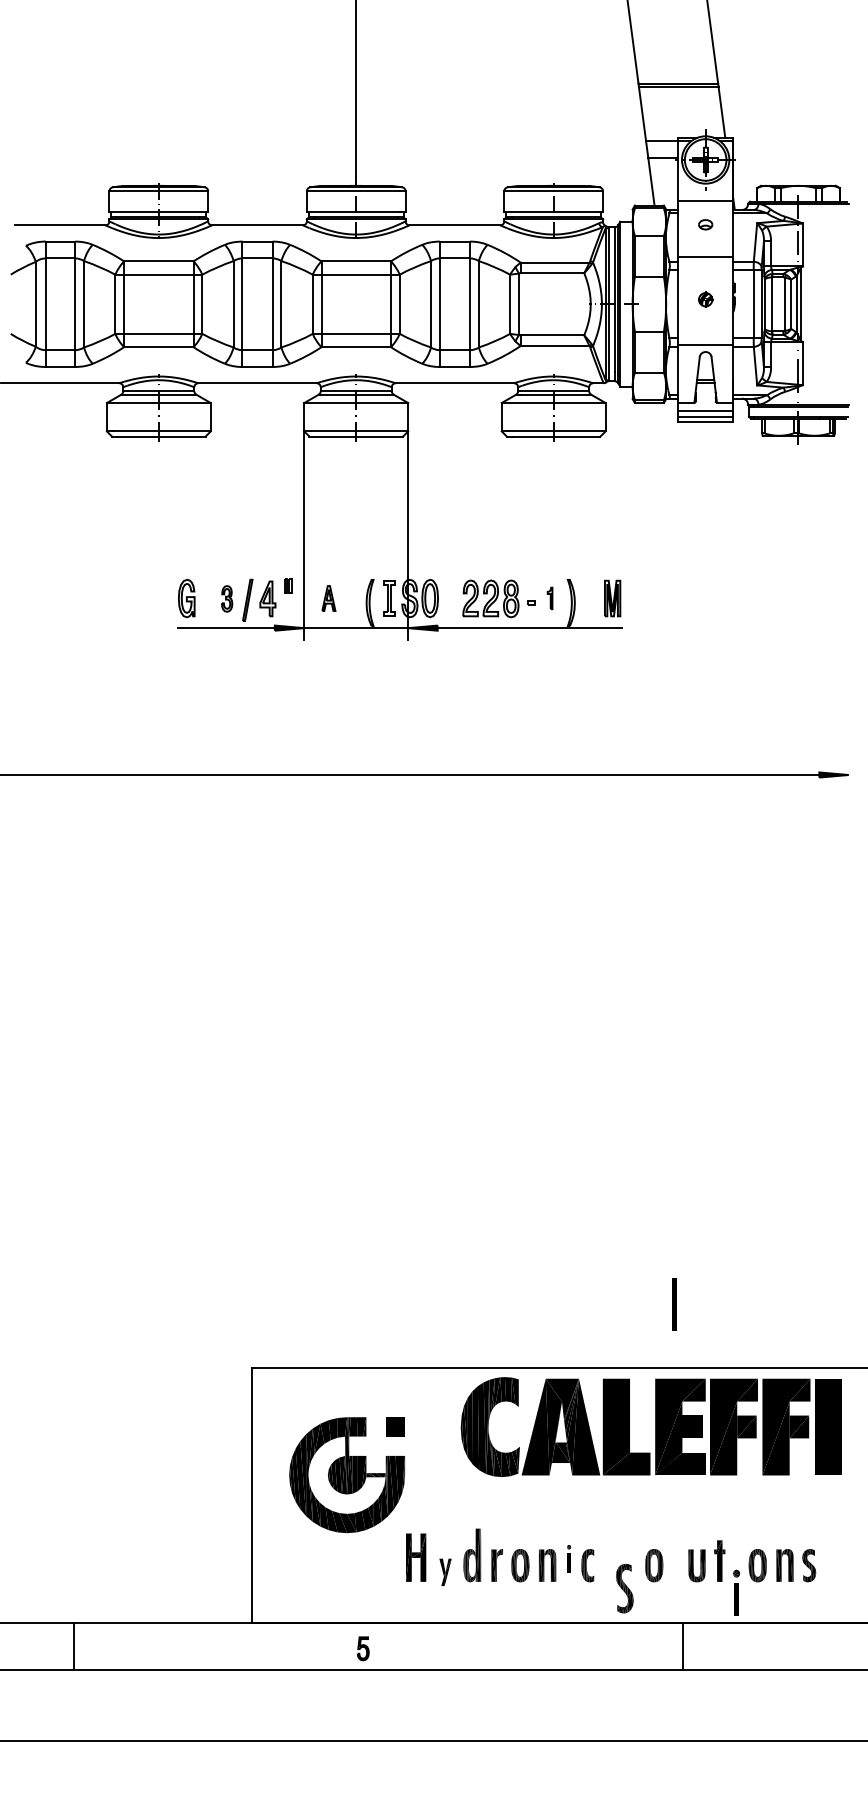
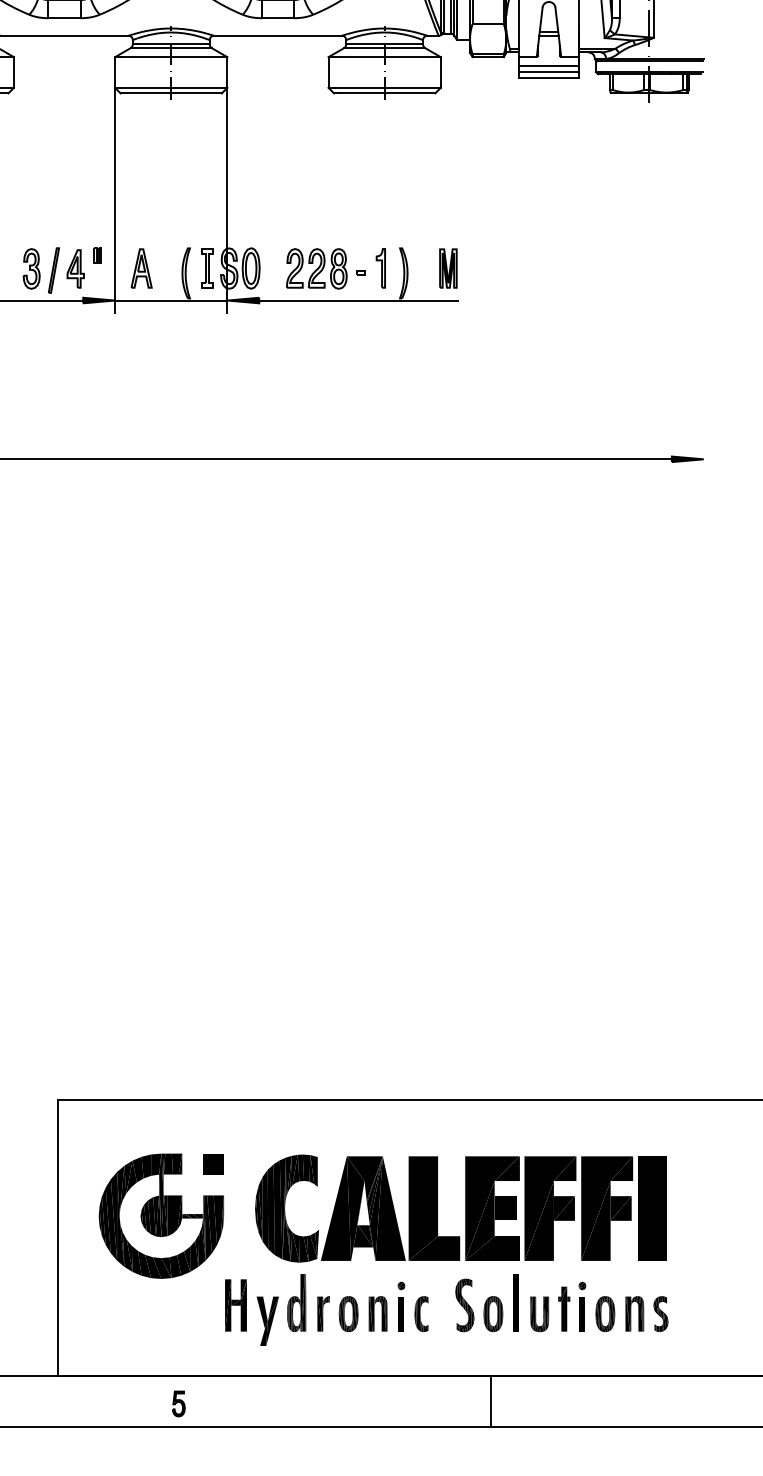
part: (226, 598) -> (30, 268), size x1.43
part: (328, 598) -> (141, 268), size x1.43
part: (549, 598) -> (380, 268), size x1.67
line: (674, 1304) -> (516, 1303), moved
part: (650, 1426) -> (460, 1207), moved
part: (568, 1558) -> (400, 1306), size x1.67
part: (445, 1572) -> (267, 1321), size x1.67
part: (624, 1588) -> (464, 1305), moved
part: (736, 1592) -> (582, 1306), moved
line: (682, 1646) -> (490, 1401), moved

